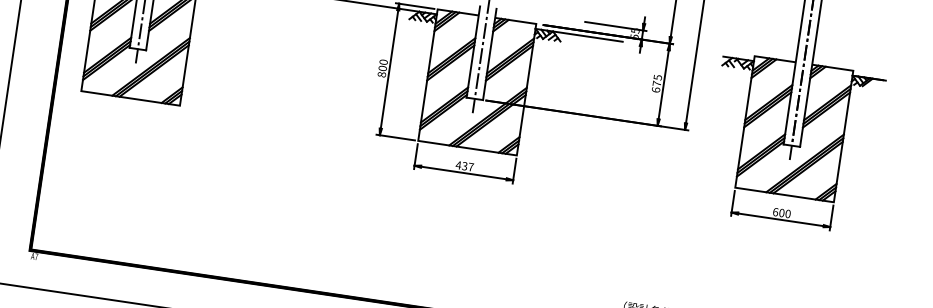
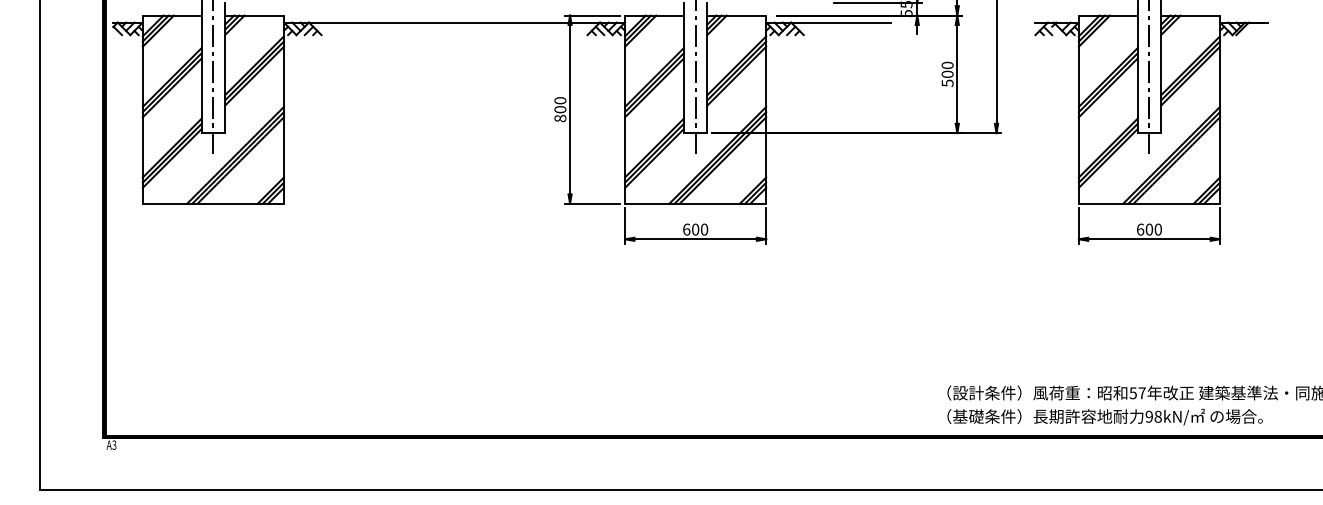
text: (656, 83) -> (947, 73), 675 -> 500
text: (464, 166) -> (695, 229), 437 -> 600
text: (36, 256) -> (114, 444), A7 -> A3

